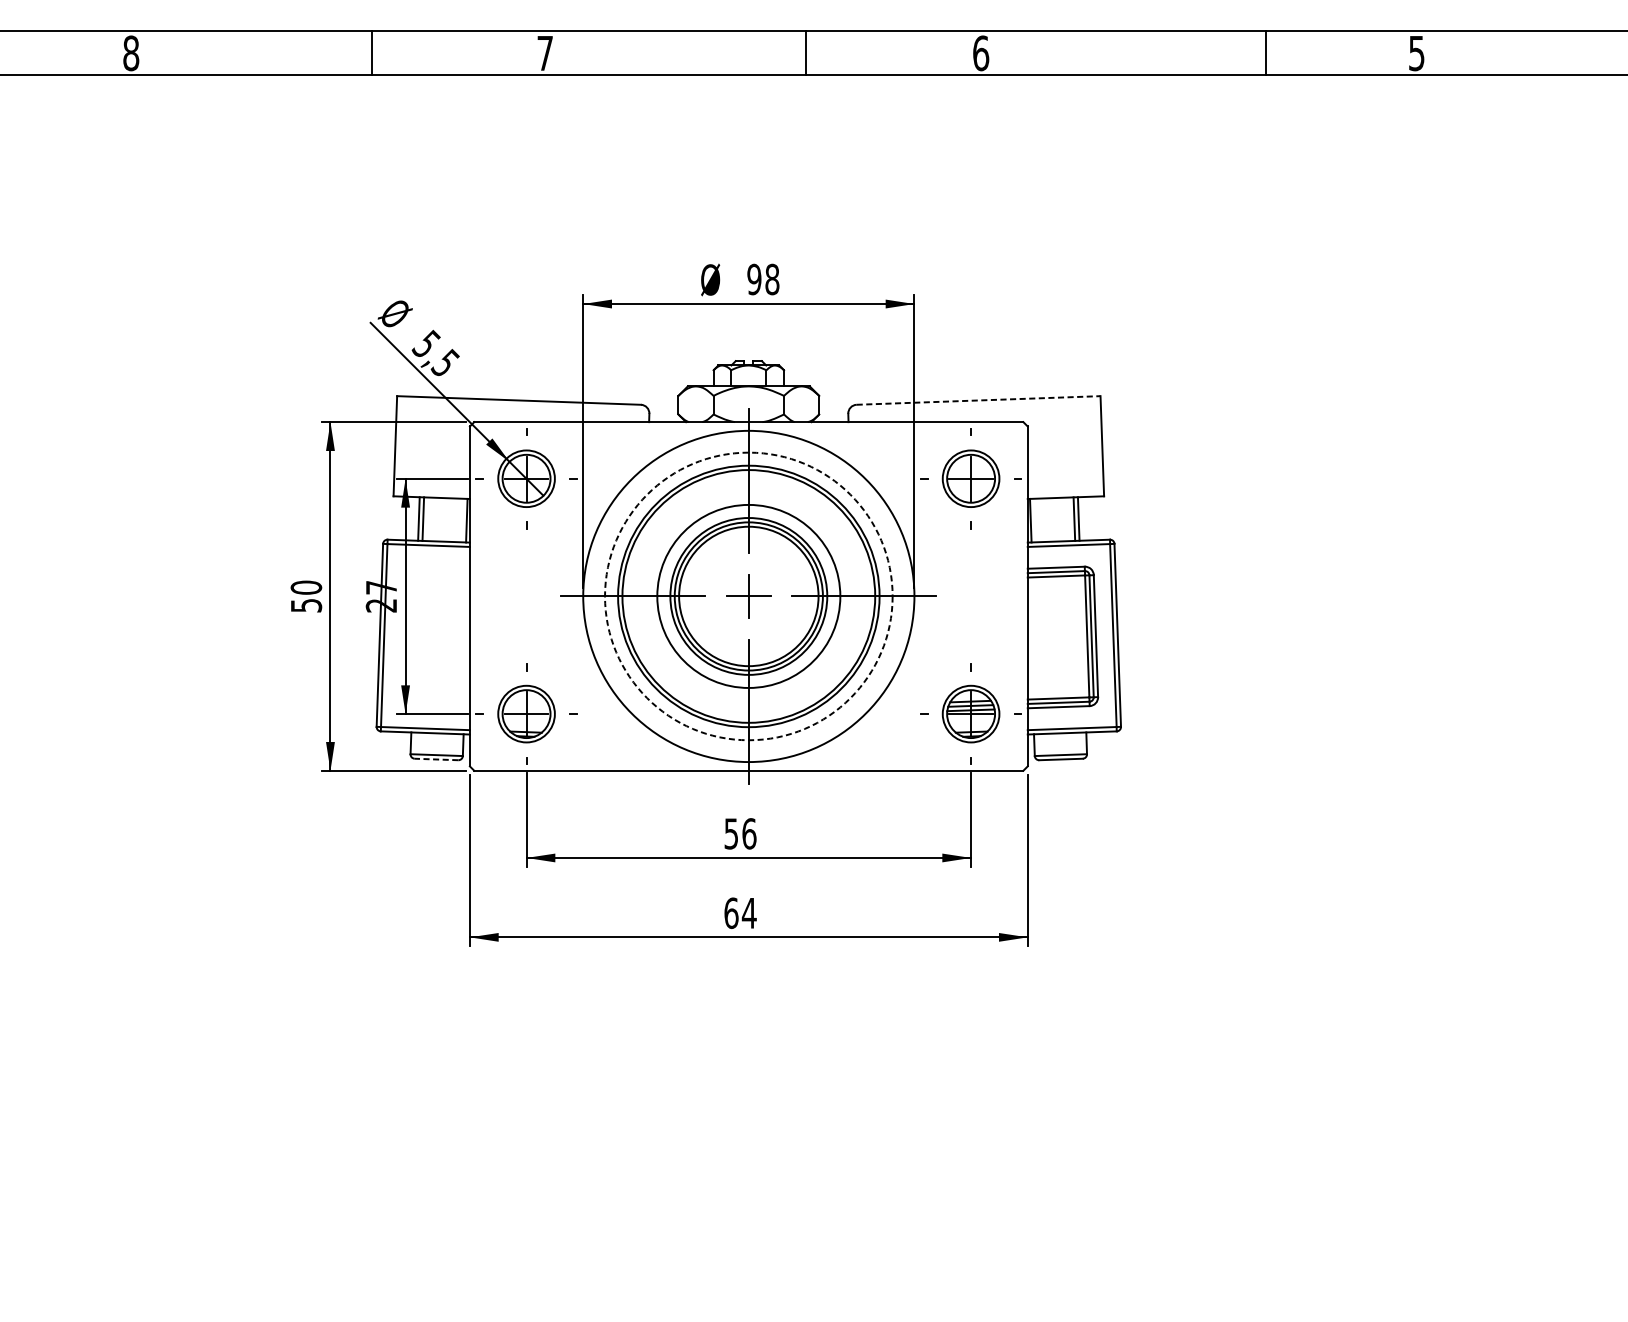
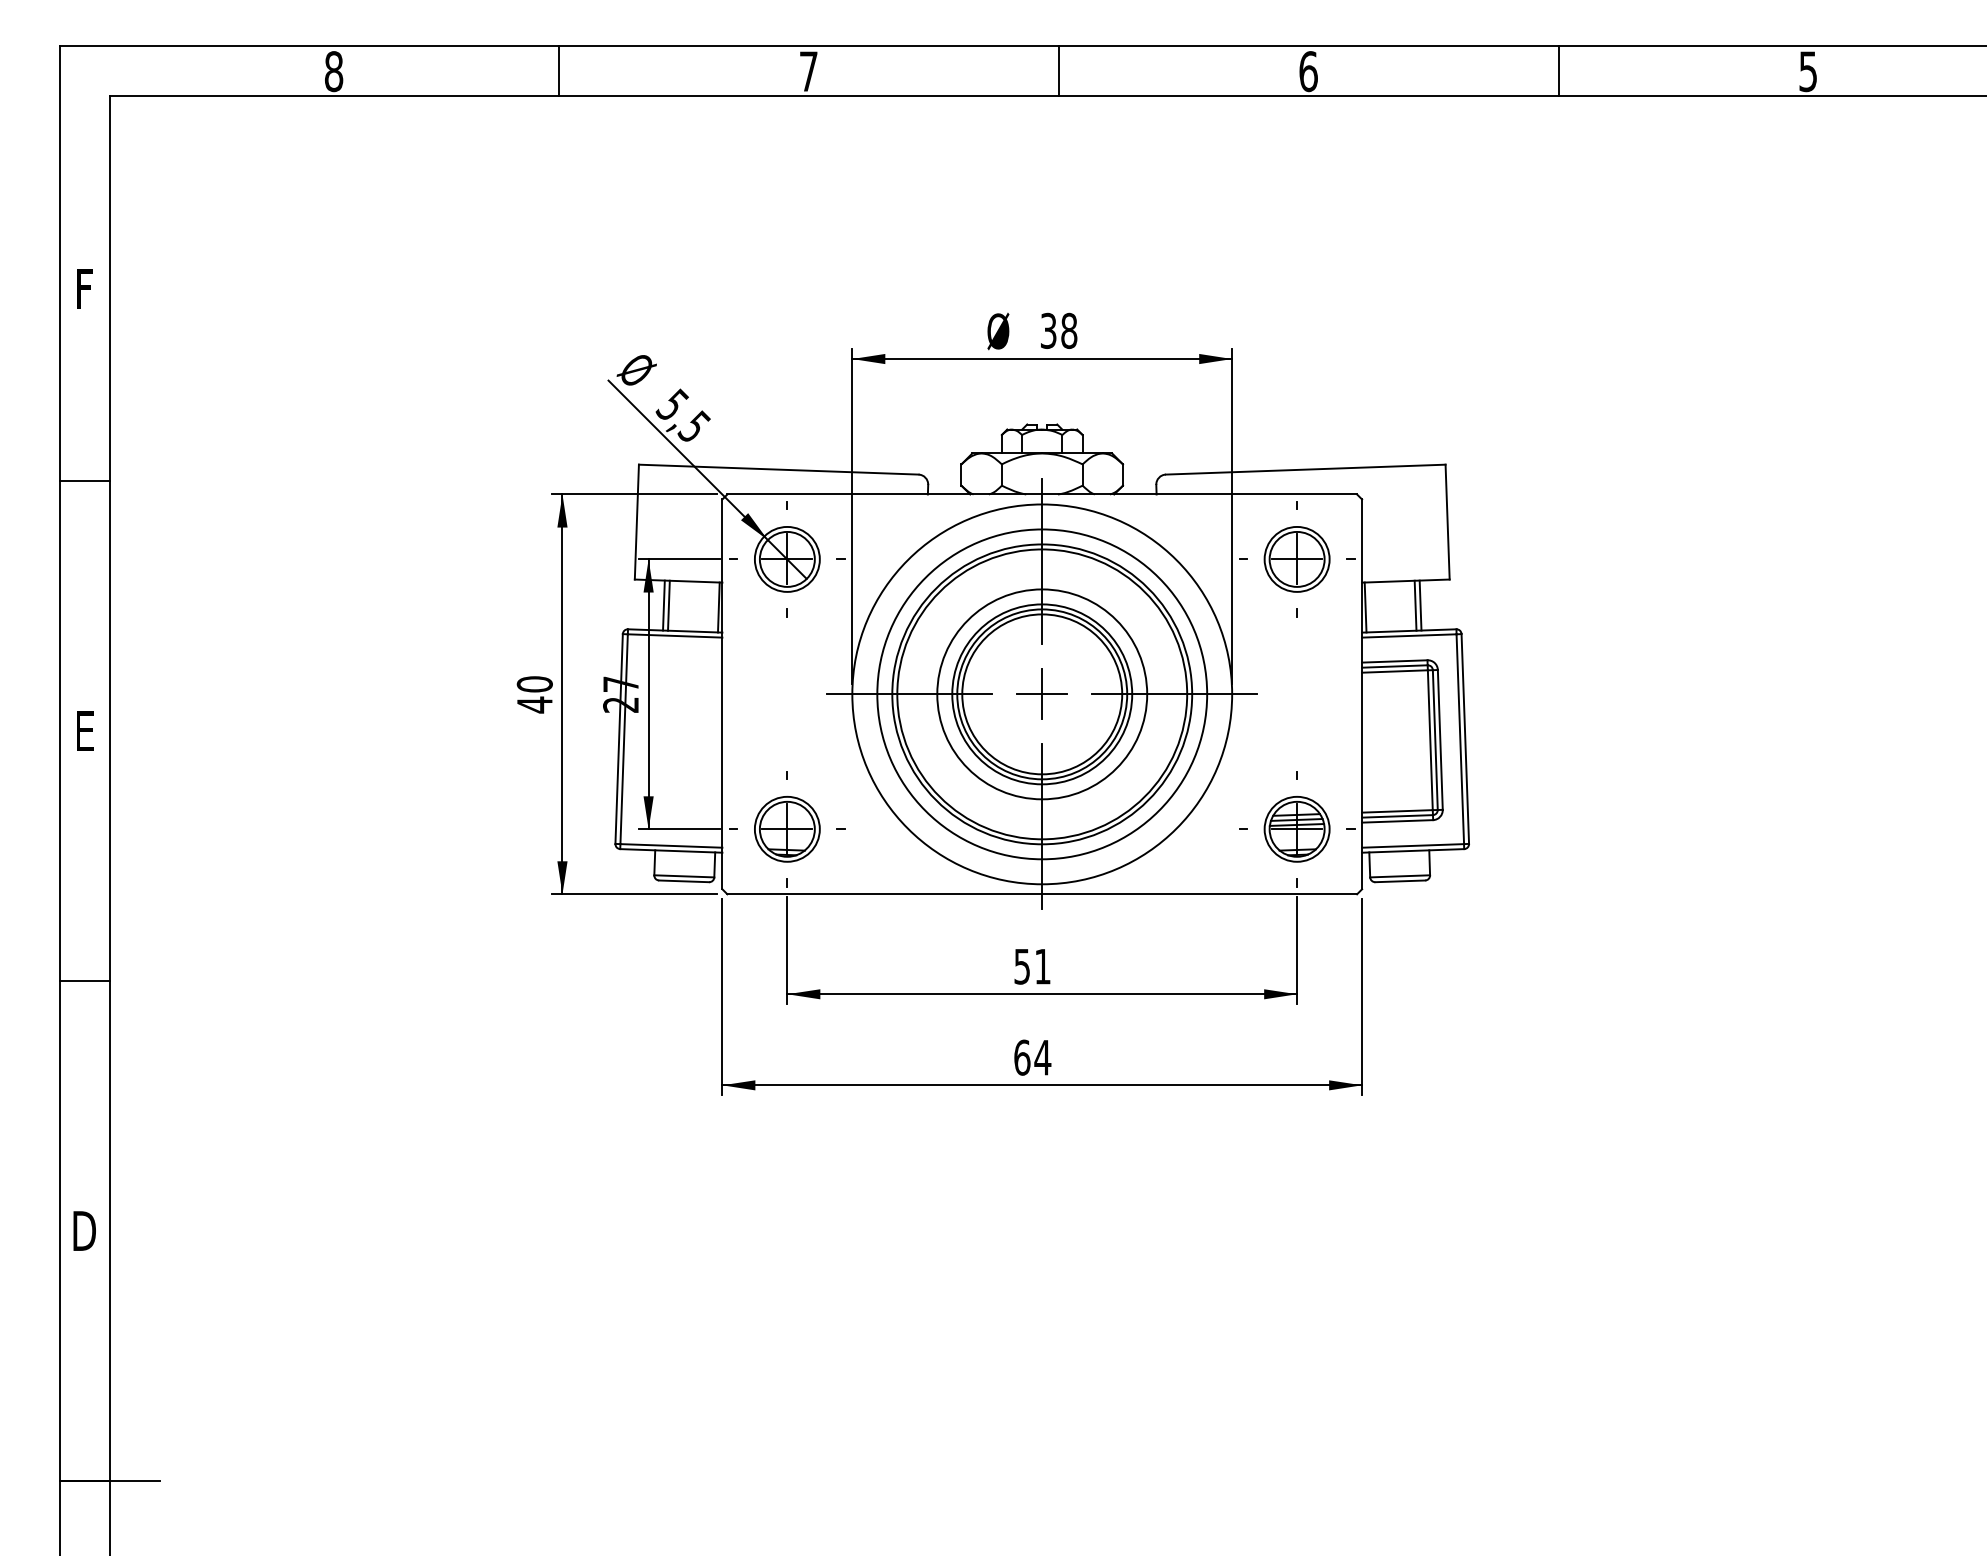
line: (372, 53) -> (559, 71), moved
line: (806, 53) -> (1059, 71), moved
line: (1265, 53) -> (1558, 71), moved
text: (754, 279) -> (1048, 330), 98 -> 38
line: (978, 400) -> (1305, 469), dashed -> solid
circle: (749, 596) -> (1042, 694), dashed -> solid
text: (306, 605) -> (534, 704), 50 -> 40
line: (436, 759) -> (684, 881), dashed -> solid
text: (749, 833) -> (1043, 966), 56 -> 51

